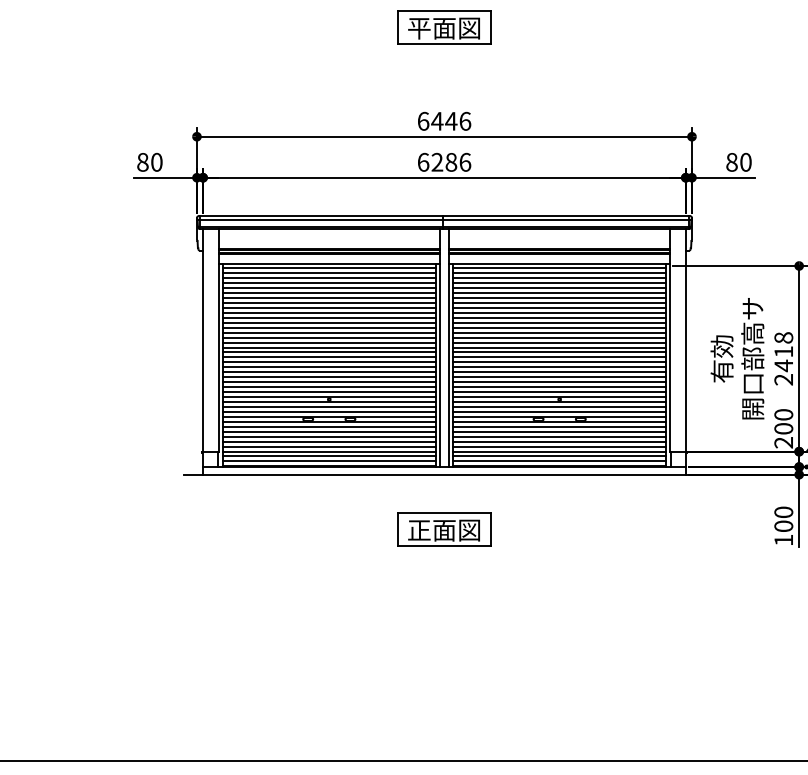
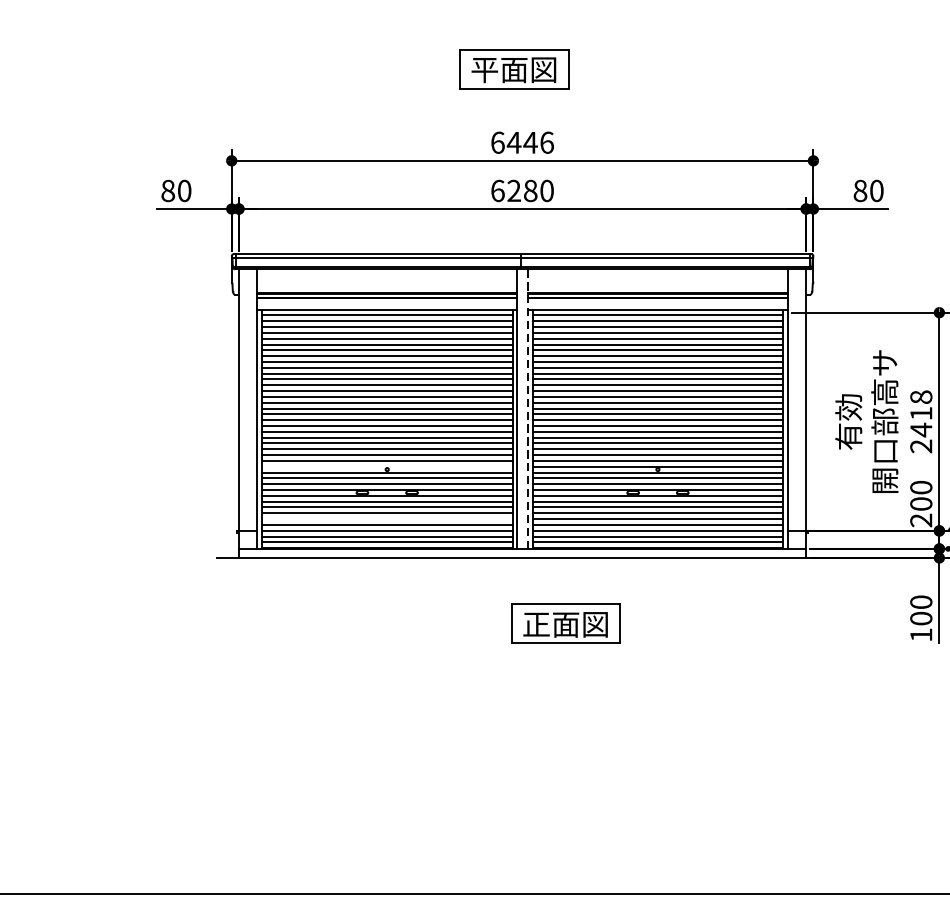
part: (444, 27) -> (514, 68), moved
text: (465, 162) -> (547, 191), 6286 -> 6280
line: (448, 348) -> (527, 409), solid -> dashed
line: (329, 397) -> (387, 467), removed
line: (329, 441) -> (387, 518), removed
part: (444, 529) -> (566, 623), moved

